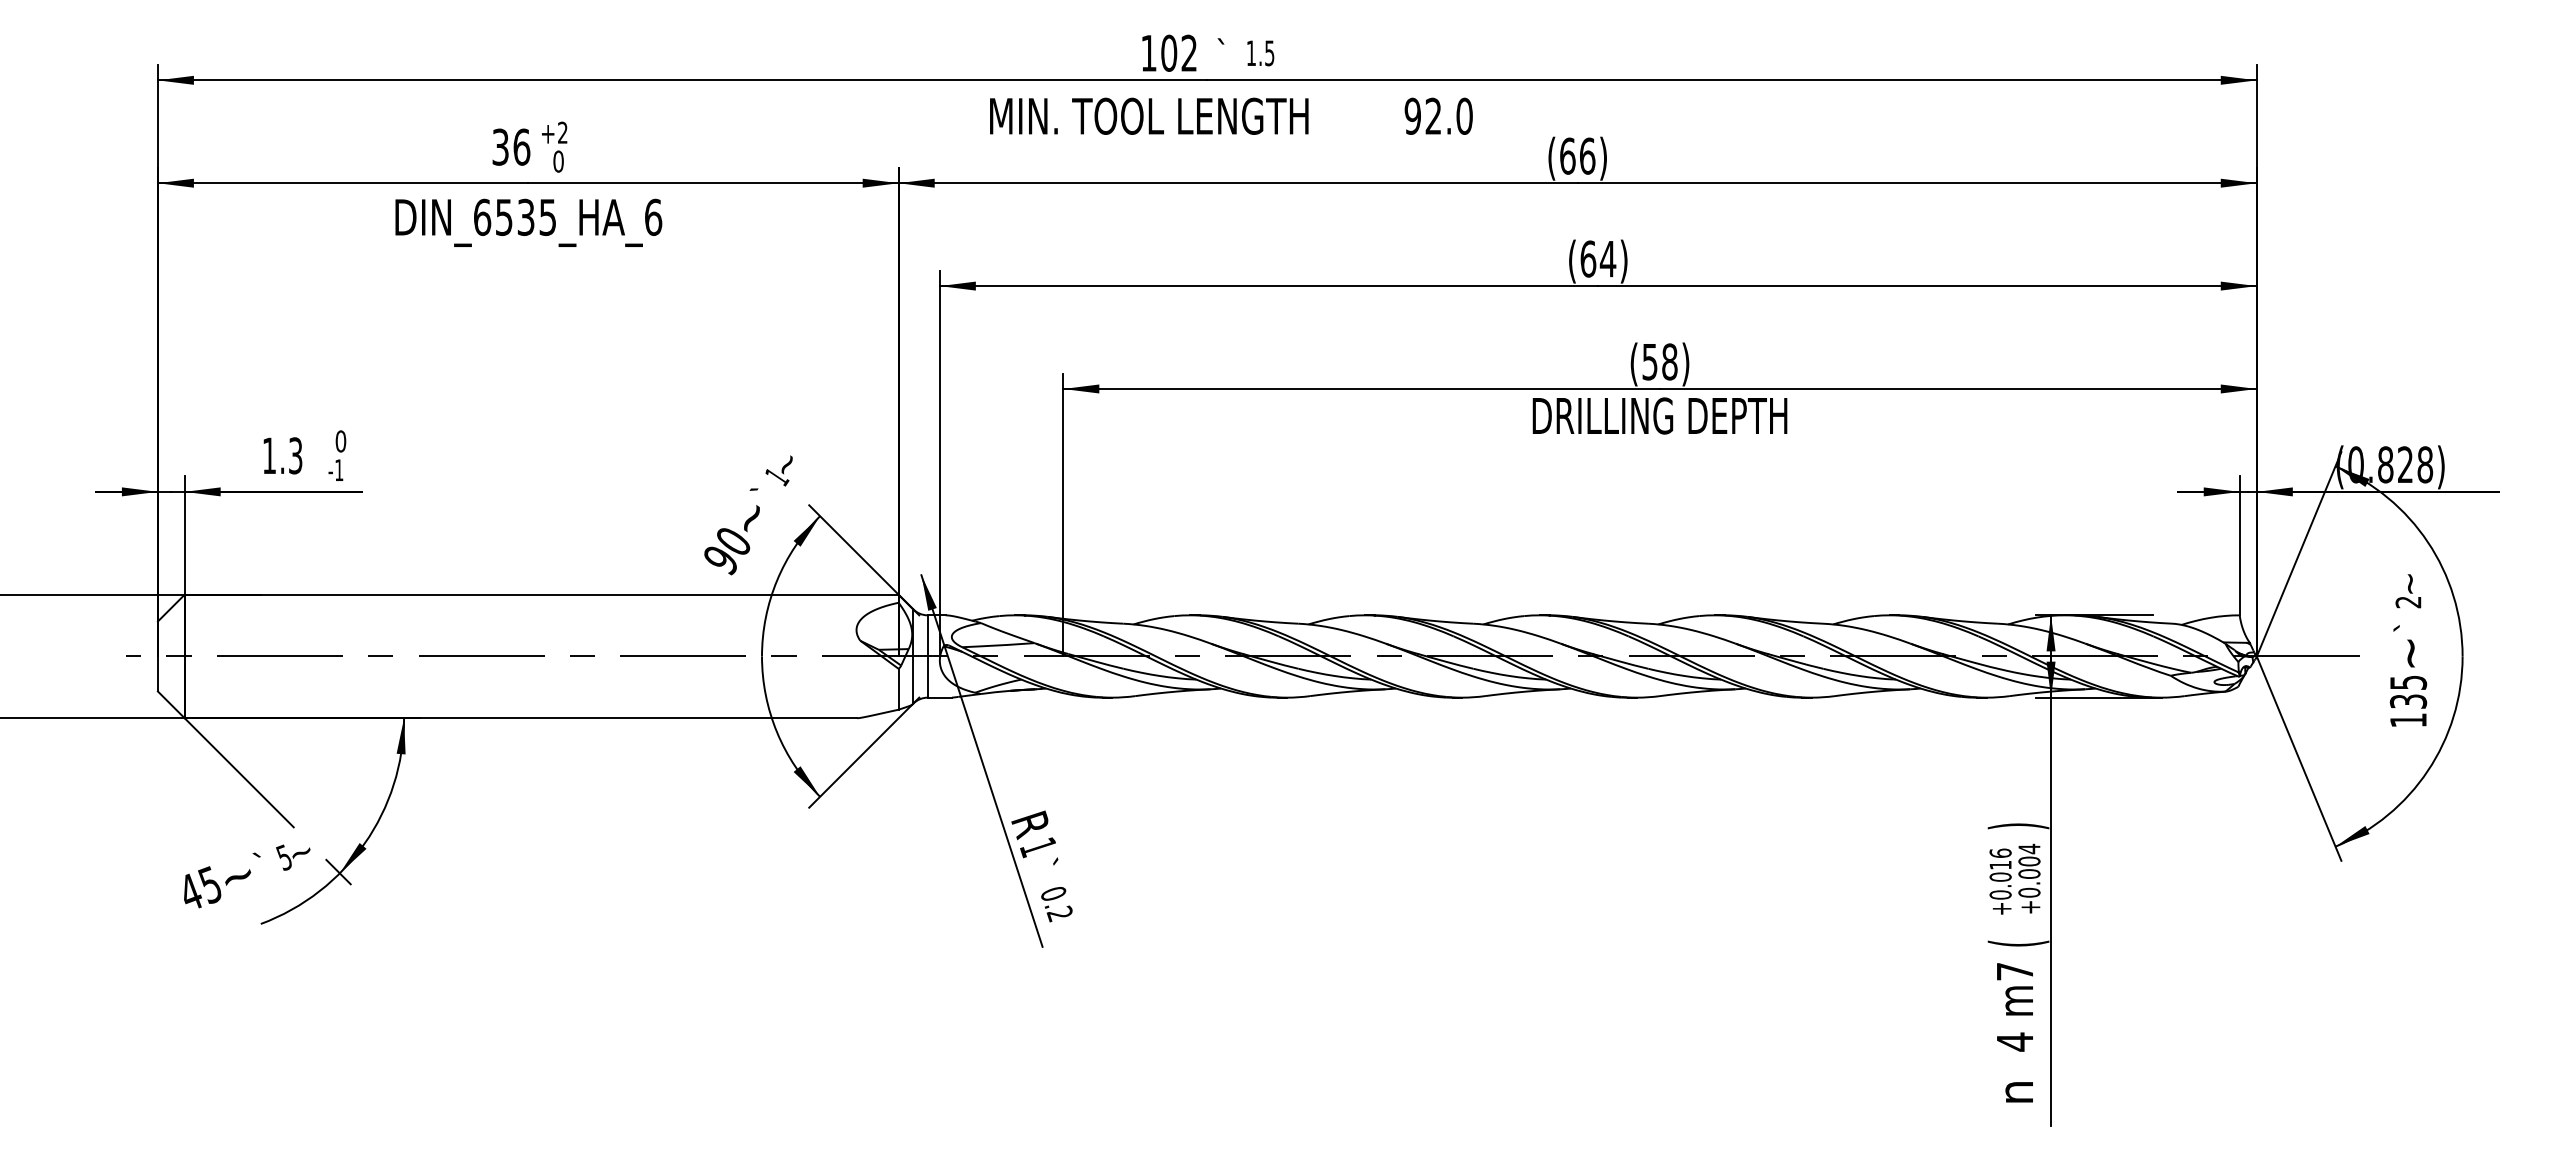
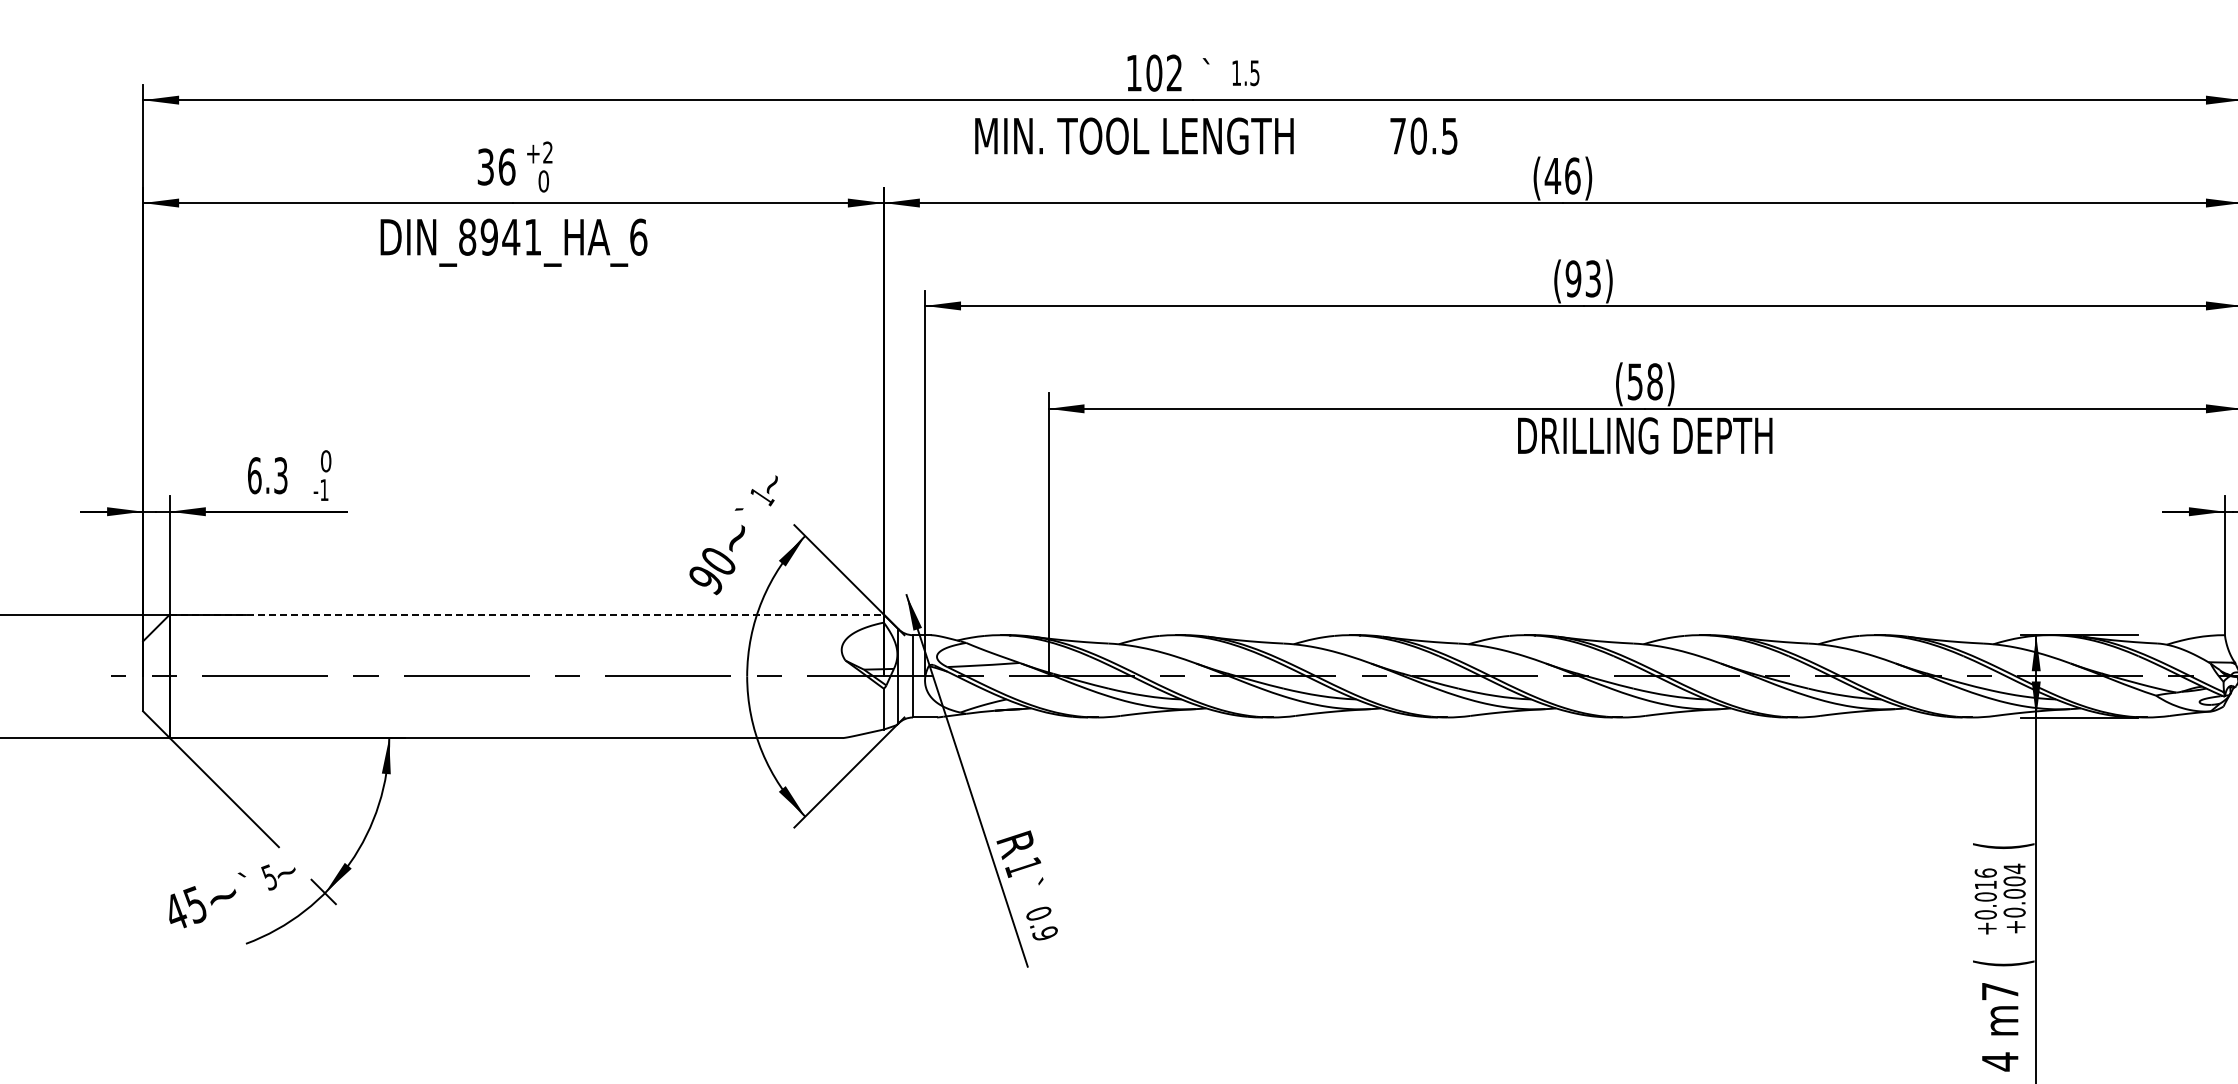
text: (1438, 115) -> (1423, 135), 92.0 -> 70.5
text: (1567, 155) -> (1552, 175), (66) -> (46)
text: (514, 217) -> (499, 237), DIN_6535_HA_6 -> DIN_8941_HA_6
text: (1598, 258) -> (1583, 278), (64) -> (93)
text: (269, 455) -> (254, 475), 1.3 -> 6.3
line: (542, 594) -> (527, 614), solid -> dashed
text: (2018, 826) -> (2003, 846), ) -> (
text: (1059, 913) -> (1044, 933), 0.2 -> 0.9

